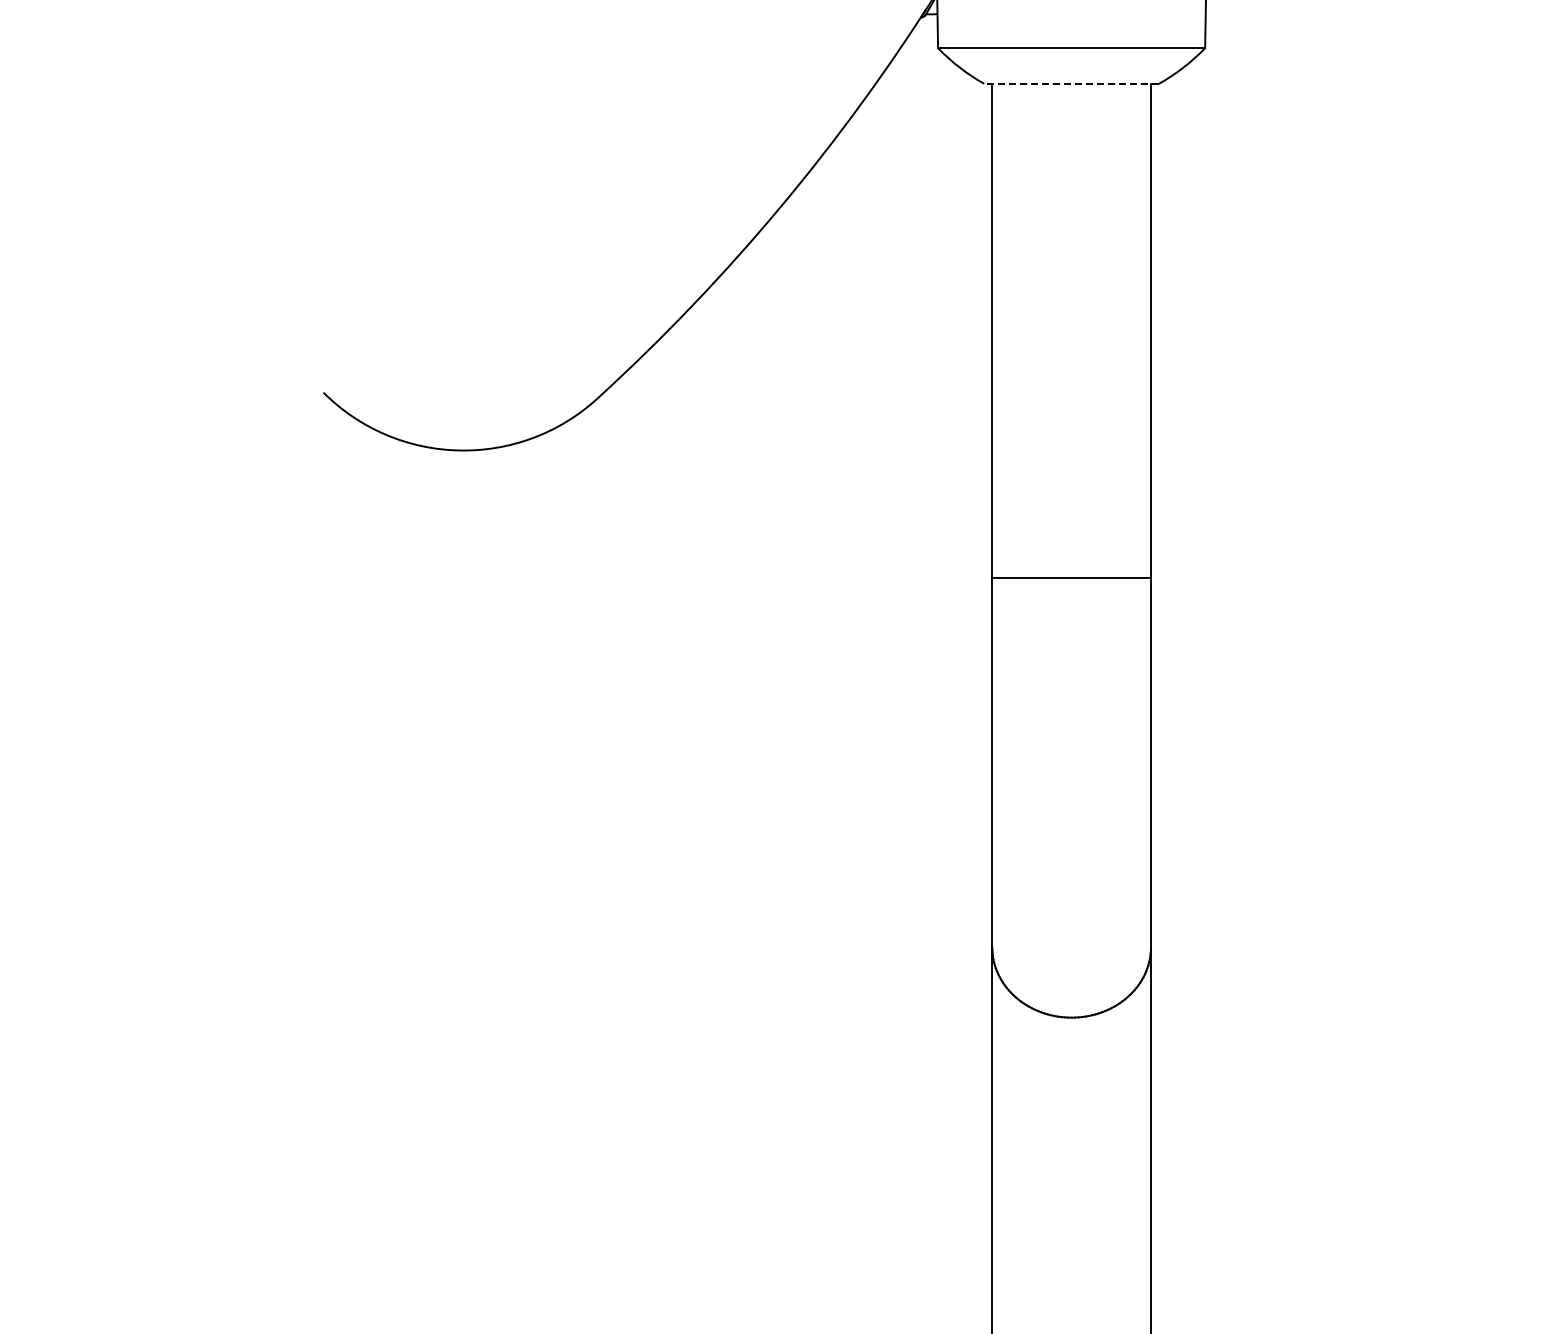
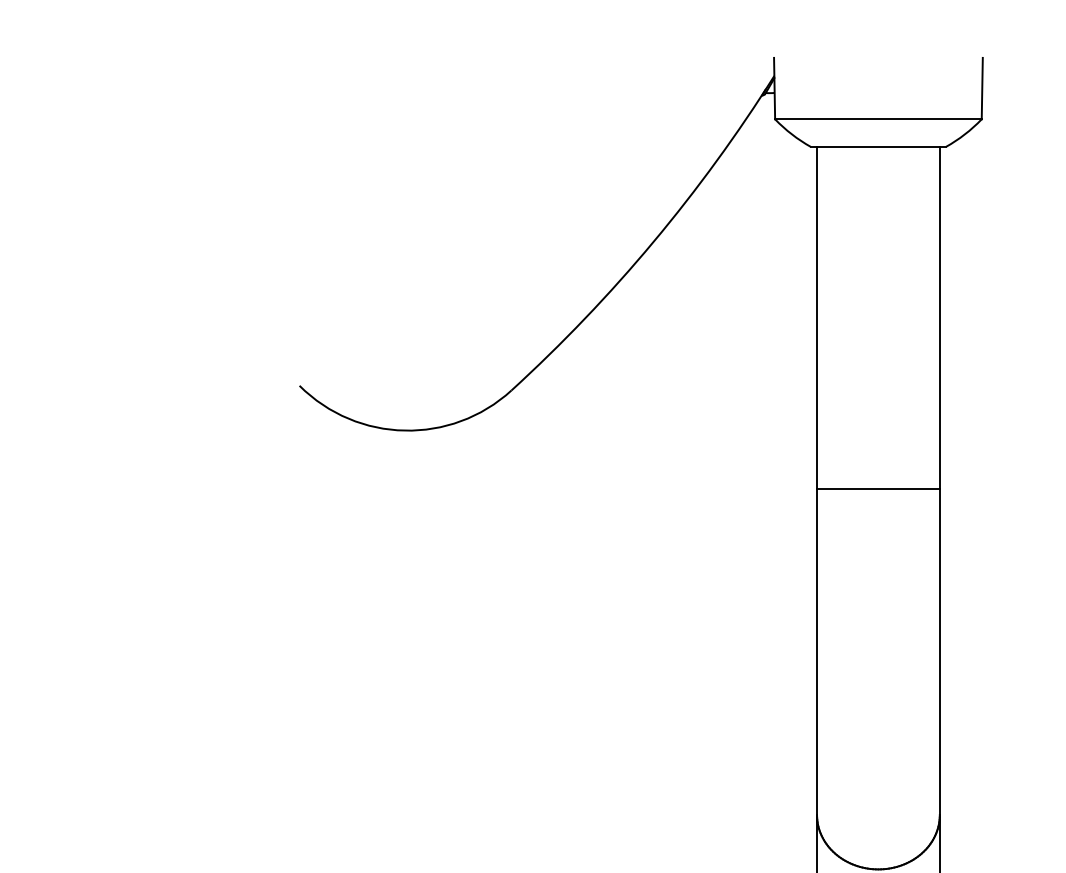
line: (1071, 83) -> (878, 146), dashed -> solid
line: (1071, 577) -> (878, 488), moved

